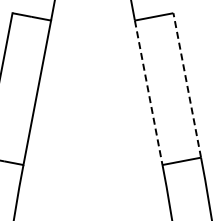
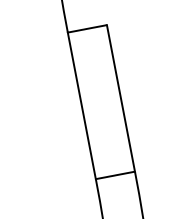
line: (187, 85) -> (121, 98), dashed -> solid
line: (148, 92) -> (81, 105), dashed -> solid

